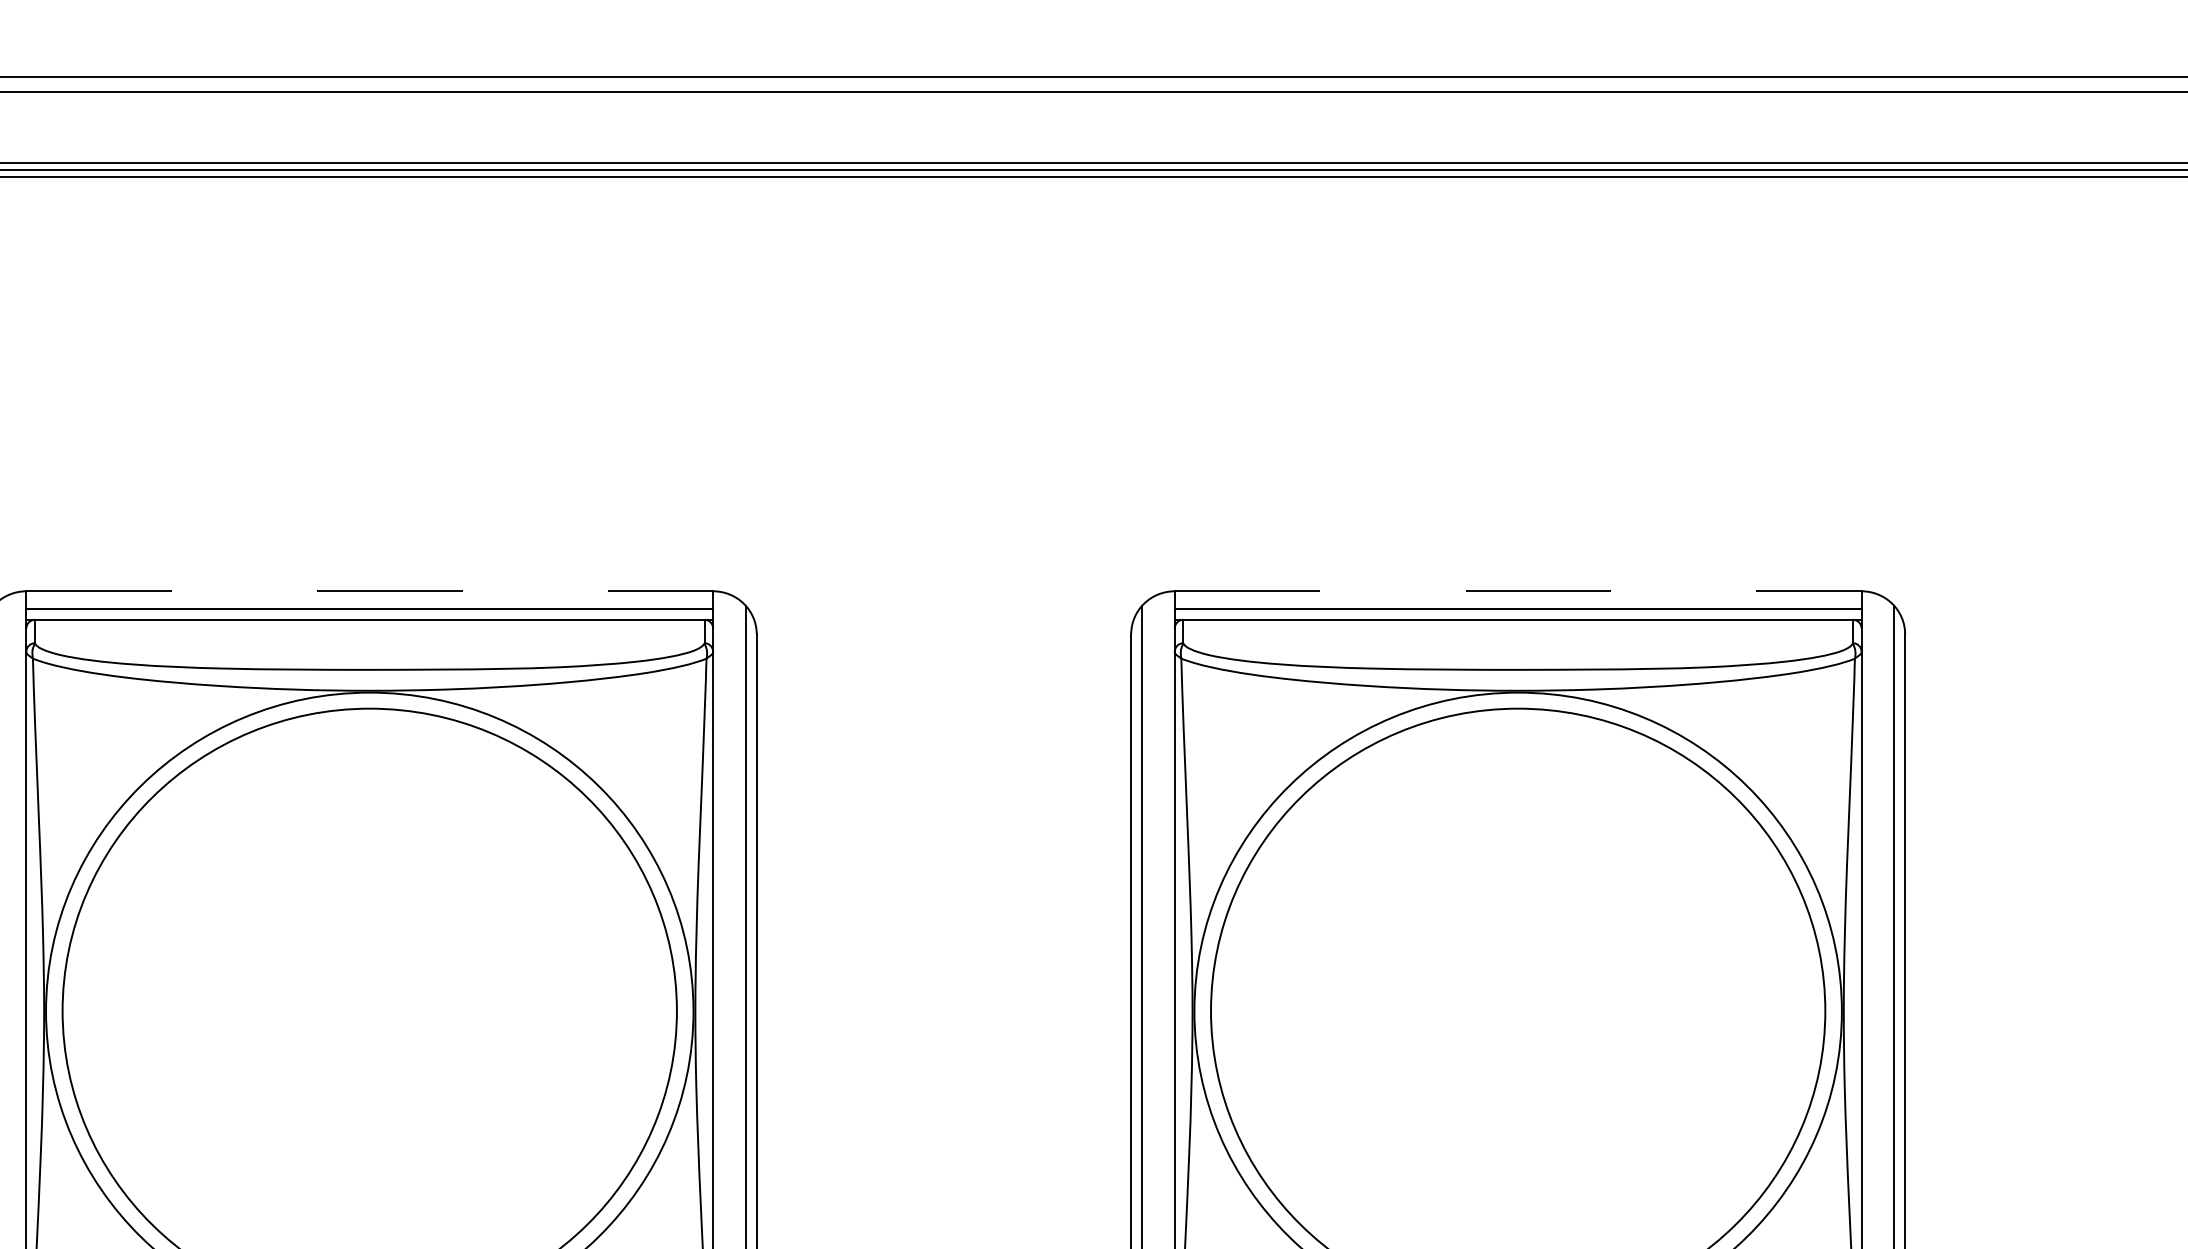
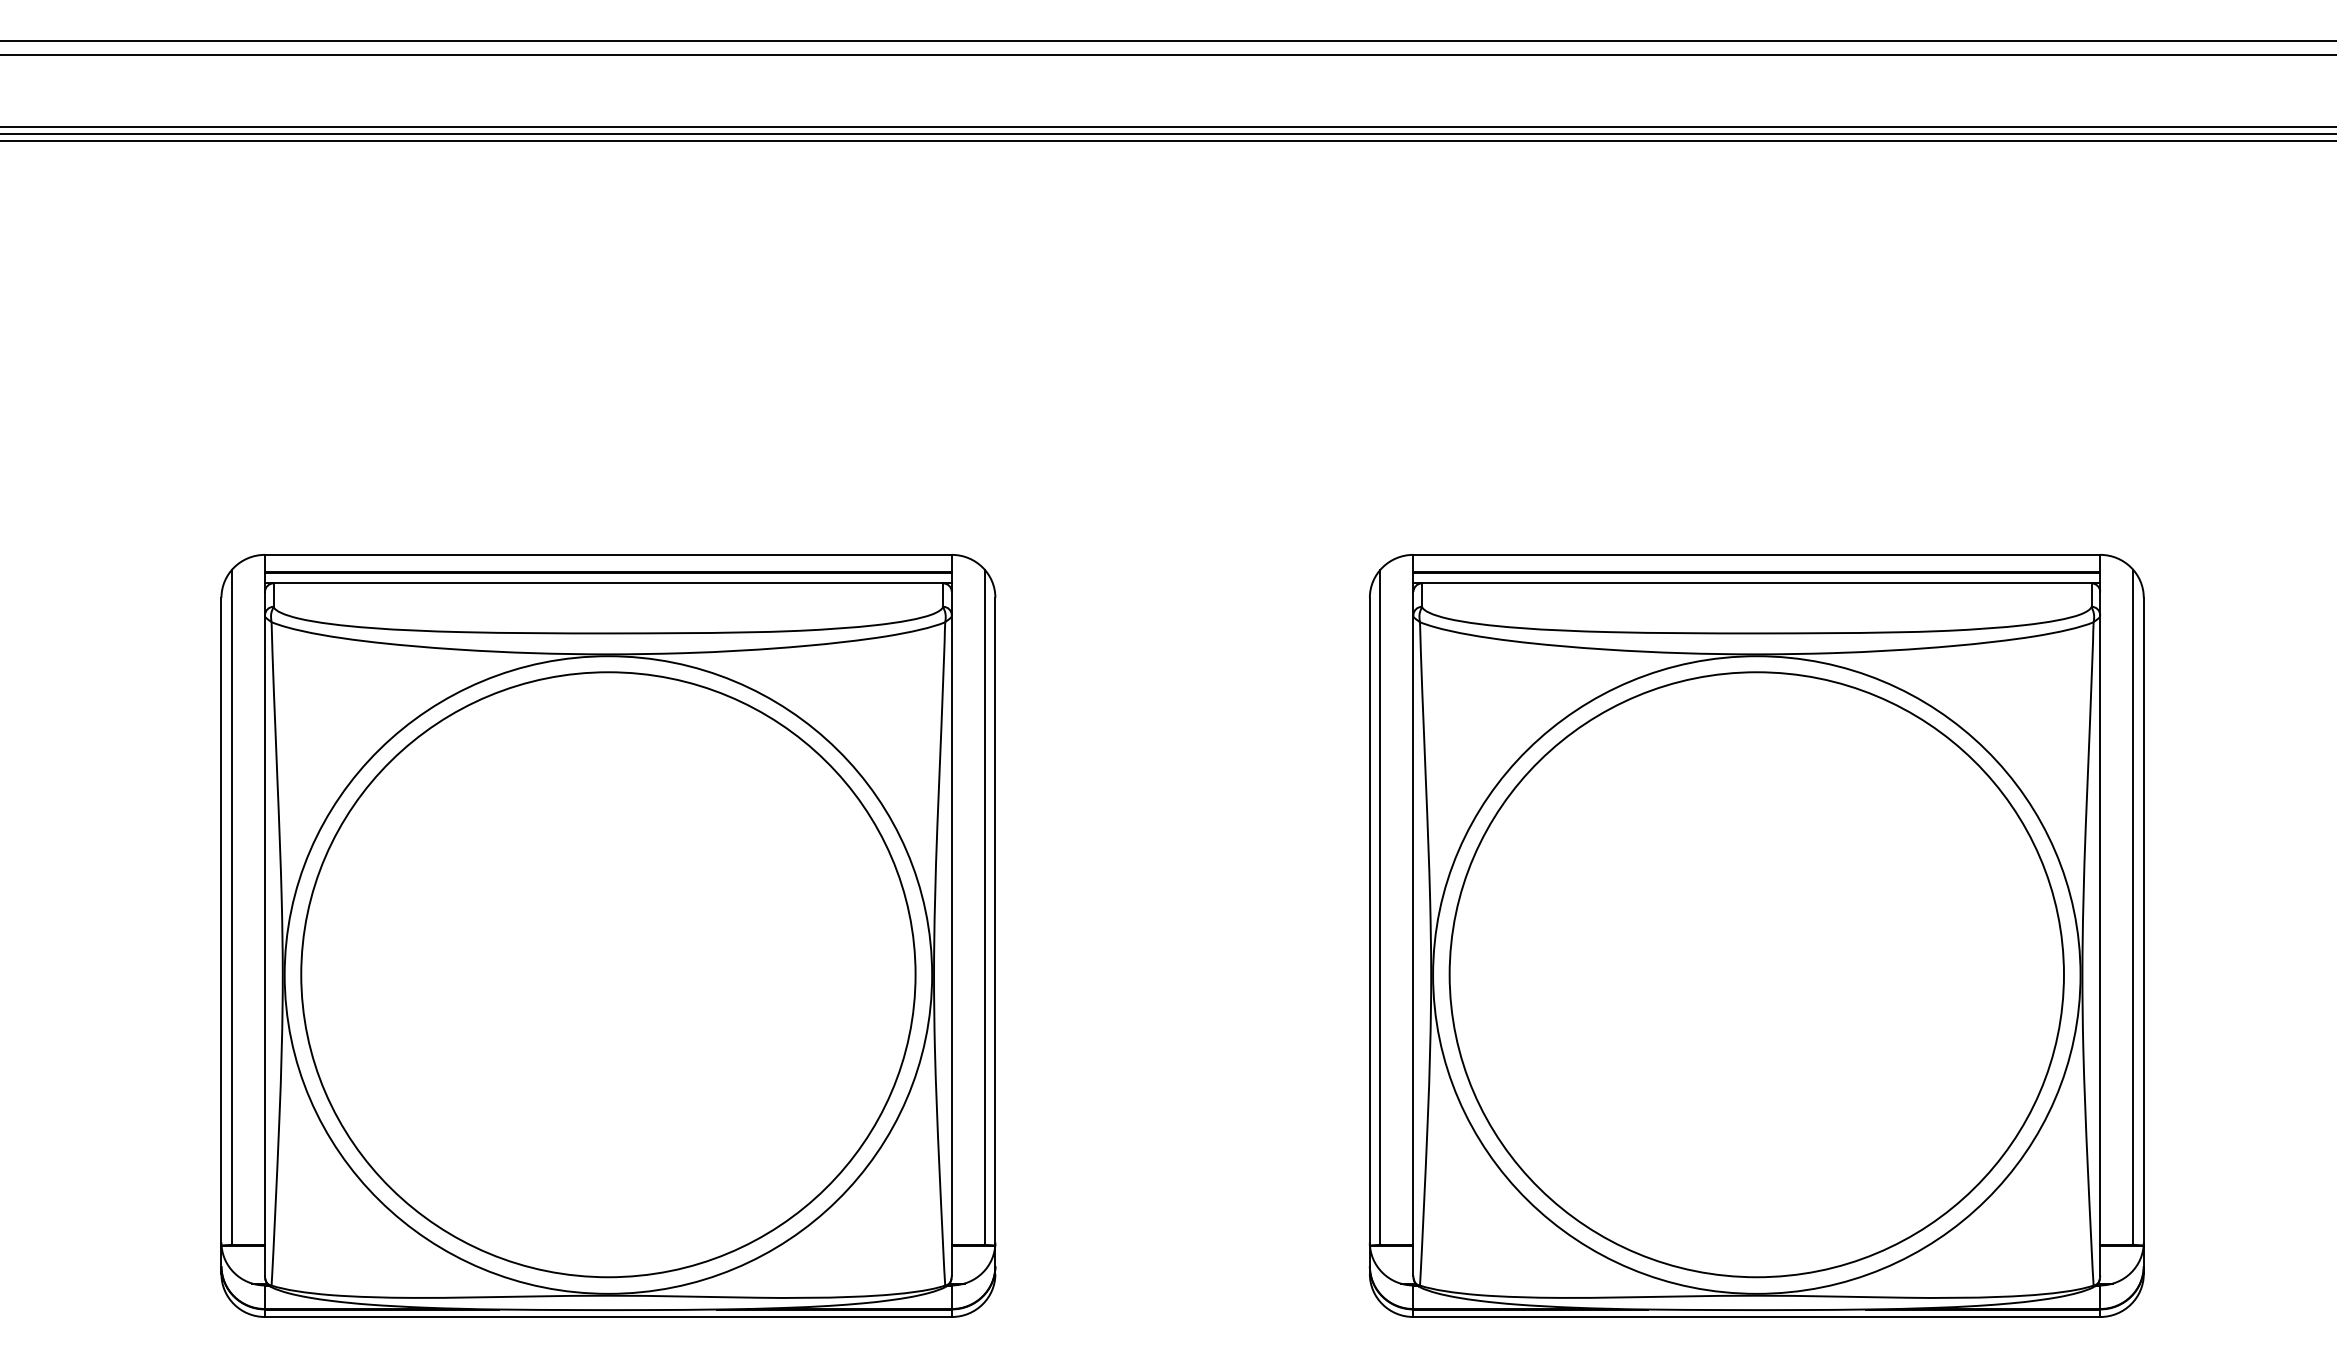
line: (369, 590) -> (608, 554), dashed -> solid
line: (1518, 590) -> (1757, 554), dashed -> solid

